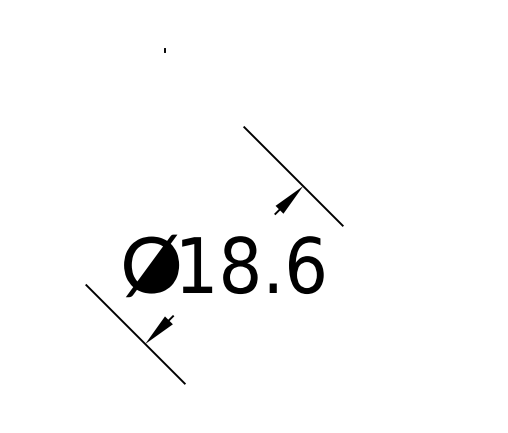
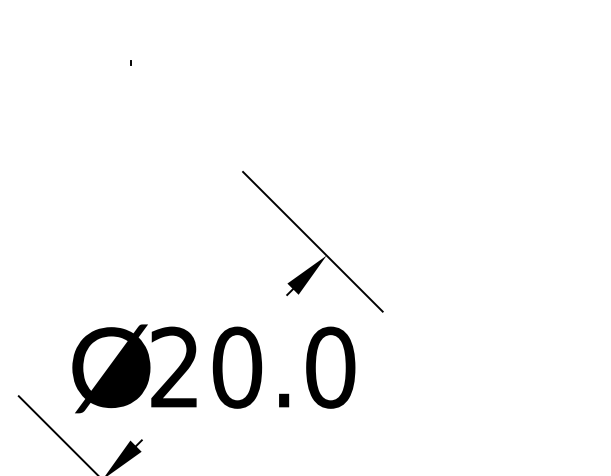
text: (251, 264) -> (253, 366), 18.6 -> 20.0

